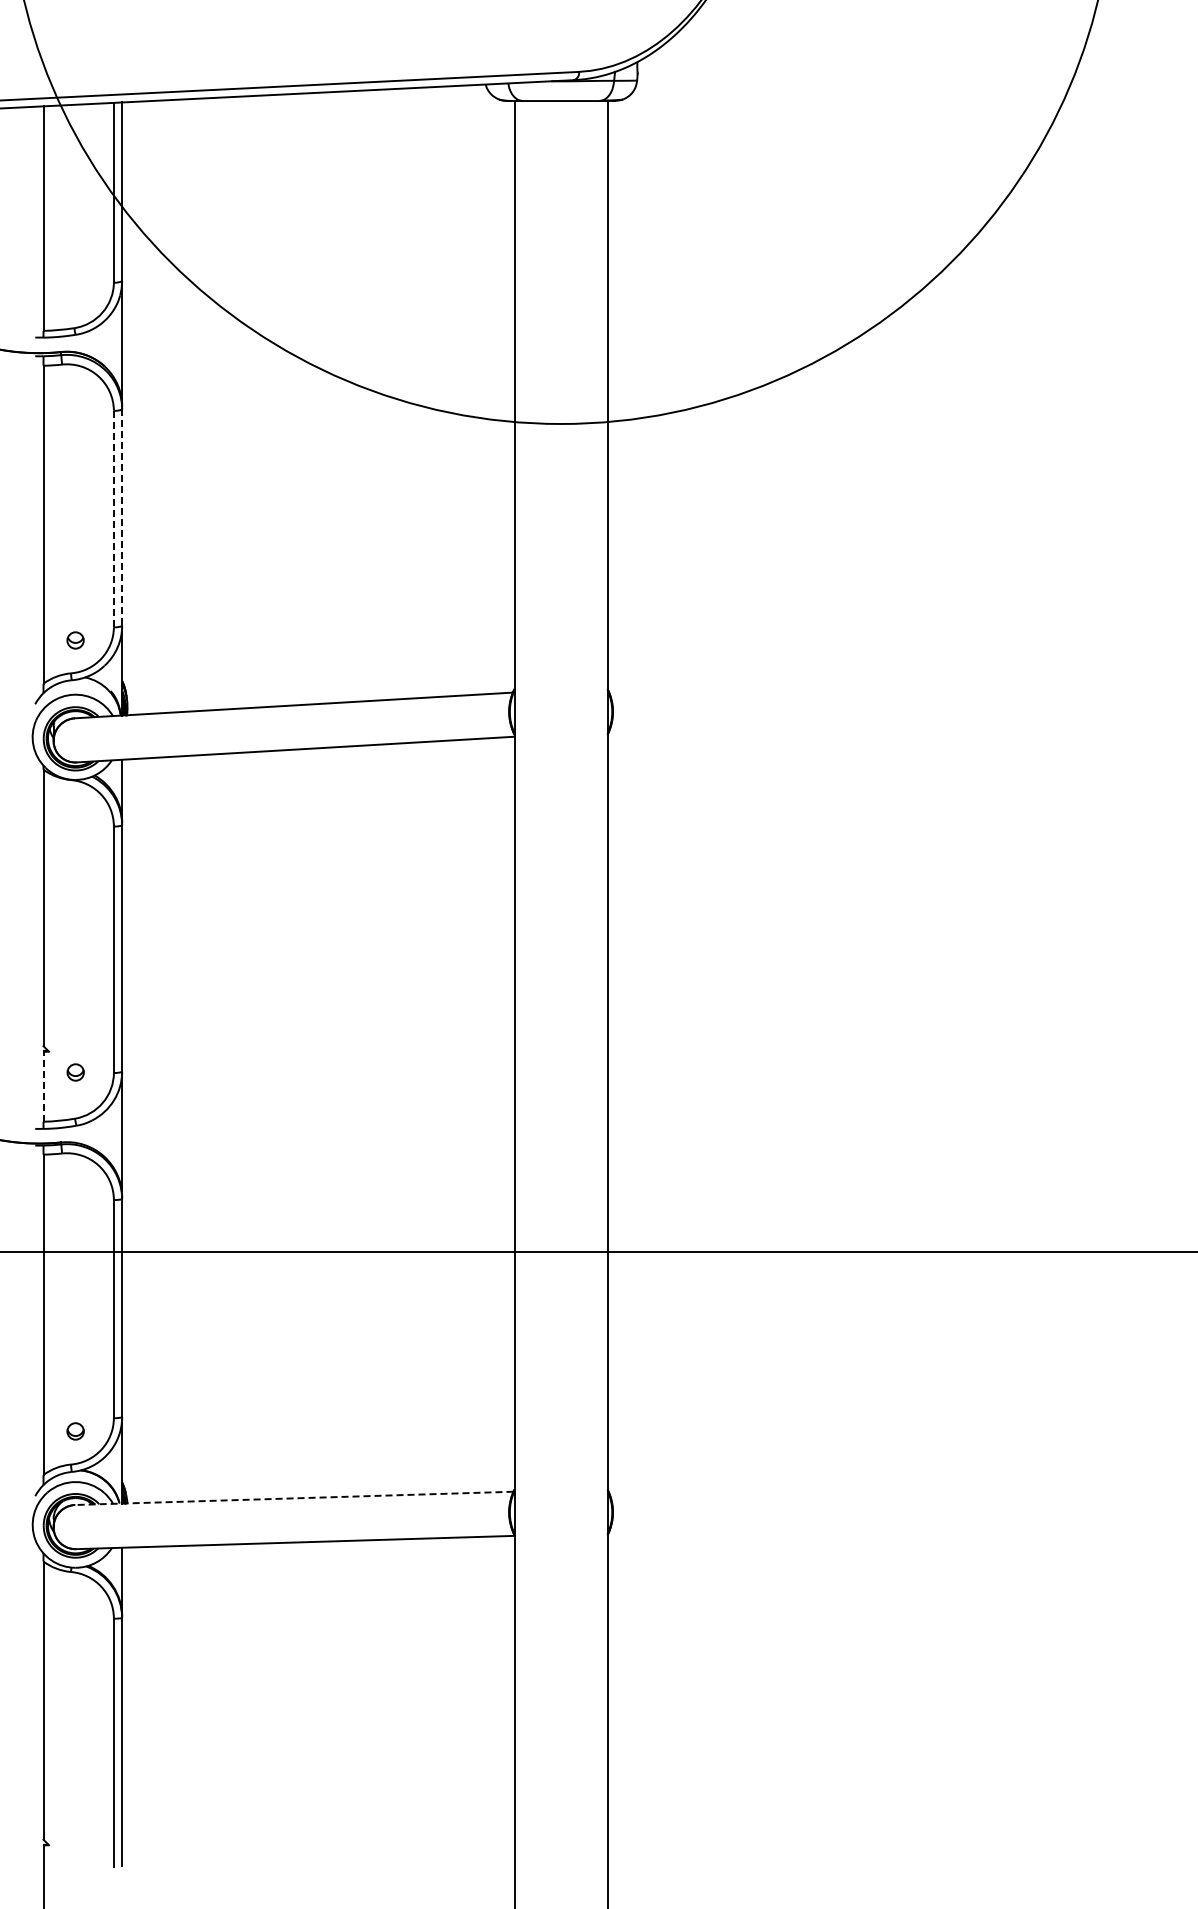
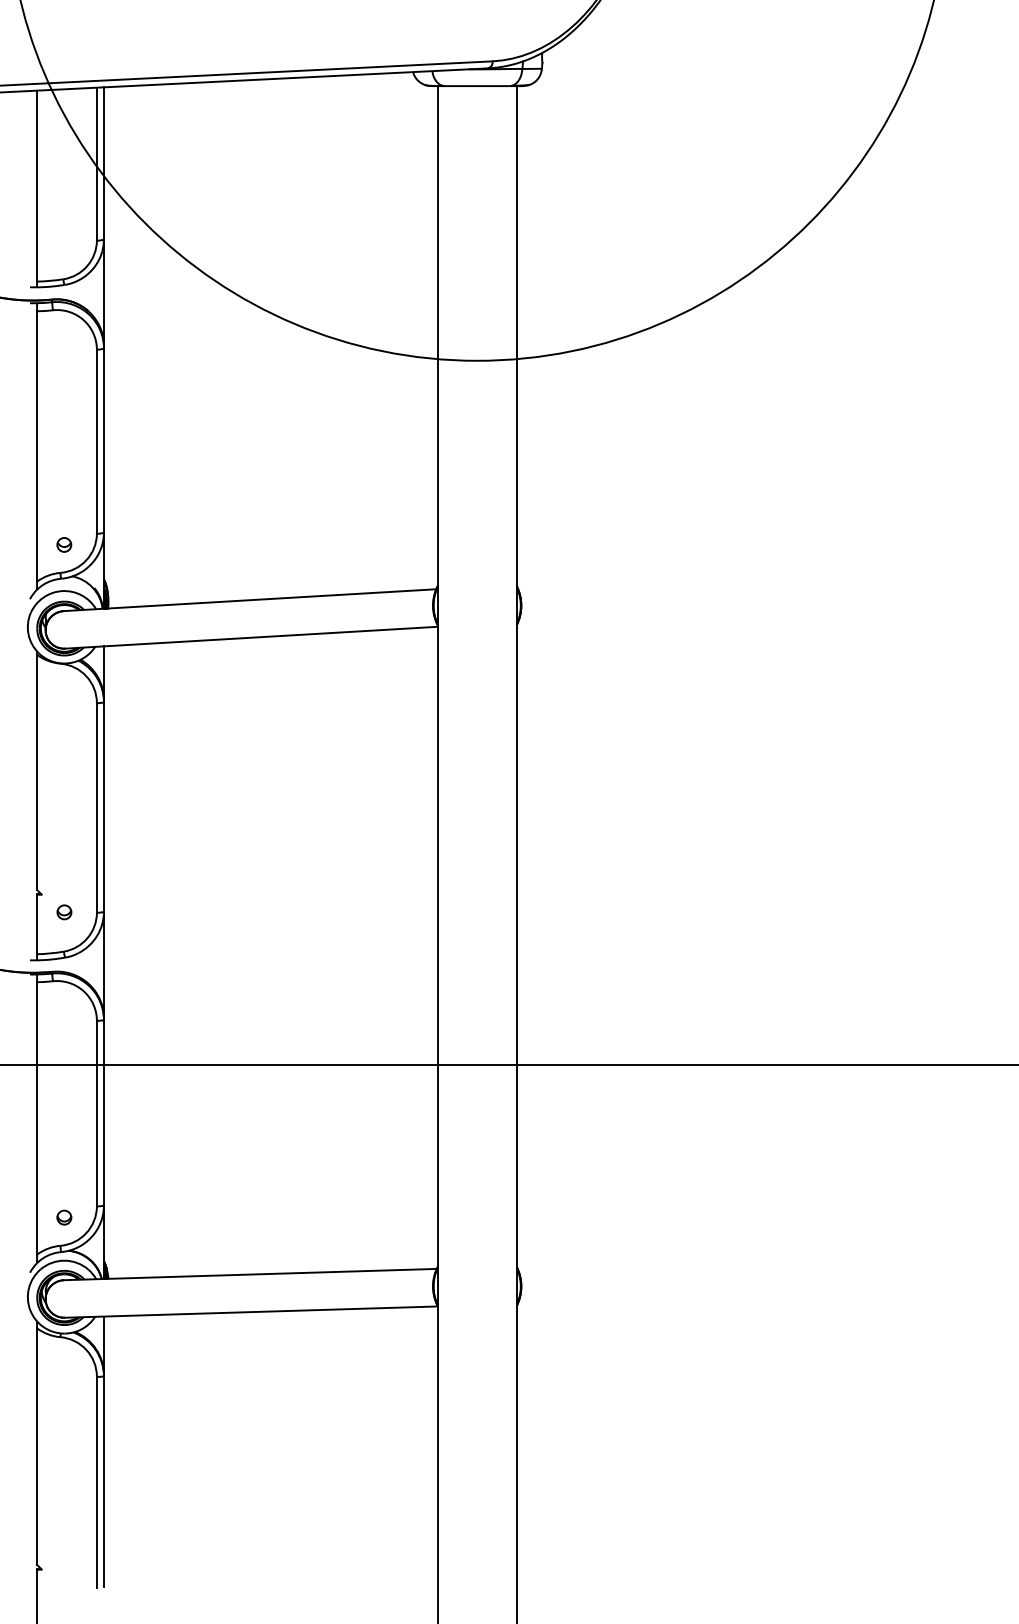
line: (113, 518) -> (96, 441), dashed -> solid
line: (122, 518) -> (104, 441), dashed -> solid
line: (43, 1086) -> (37, 924), dashed -> solid
line: (293, 1498) -> (249, 1274), dashed -> solid

